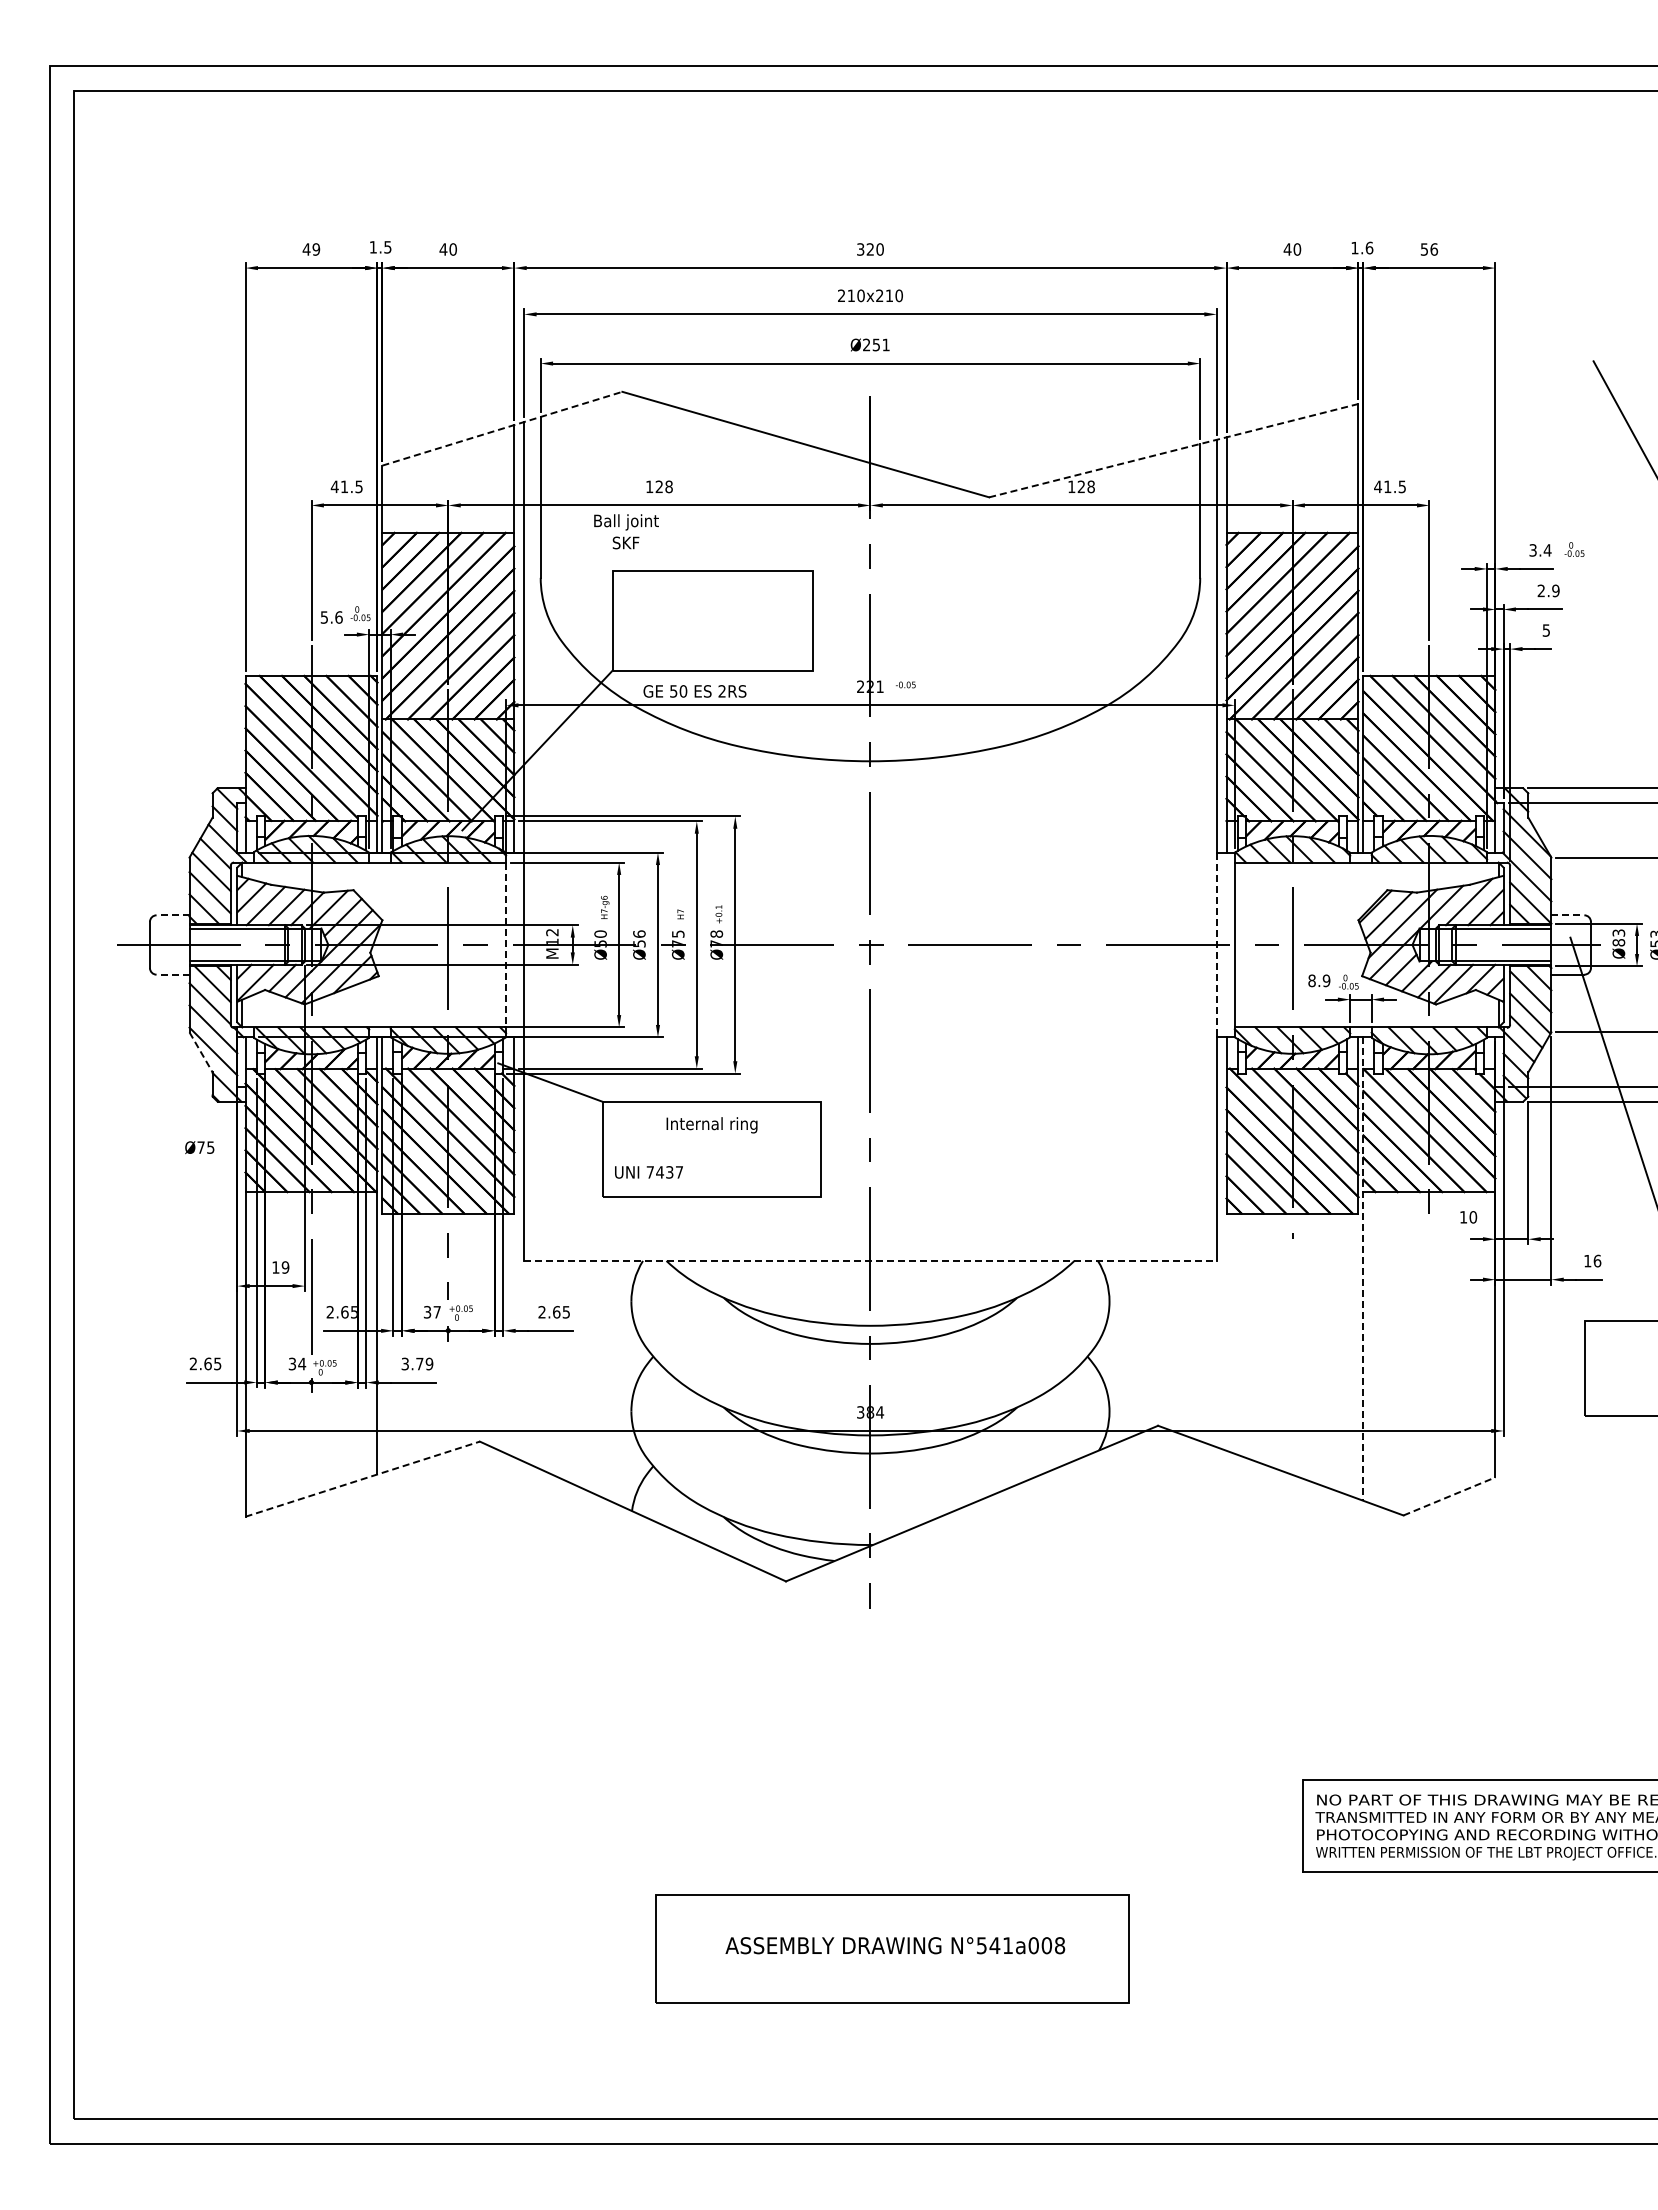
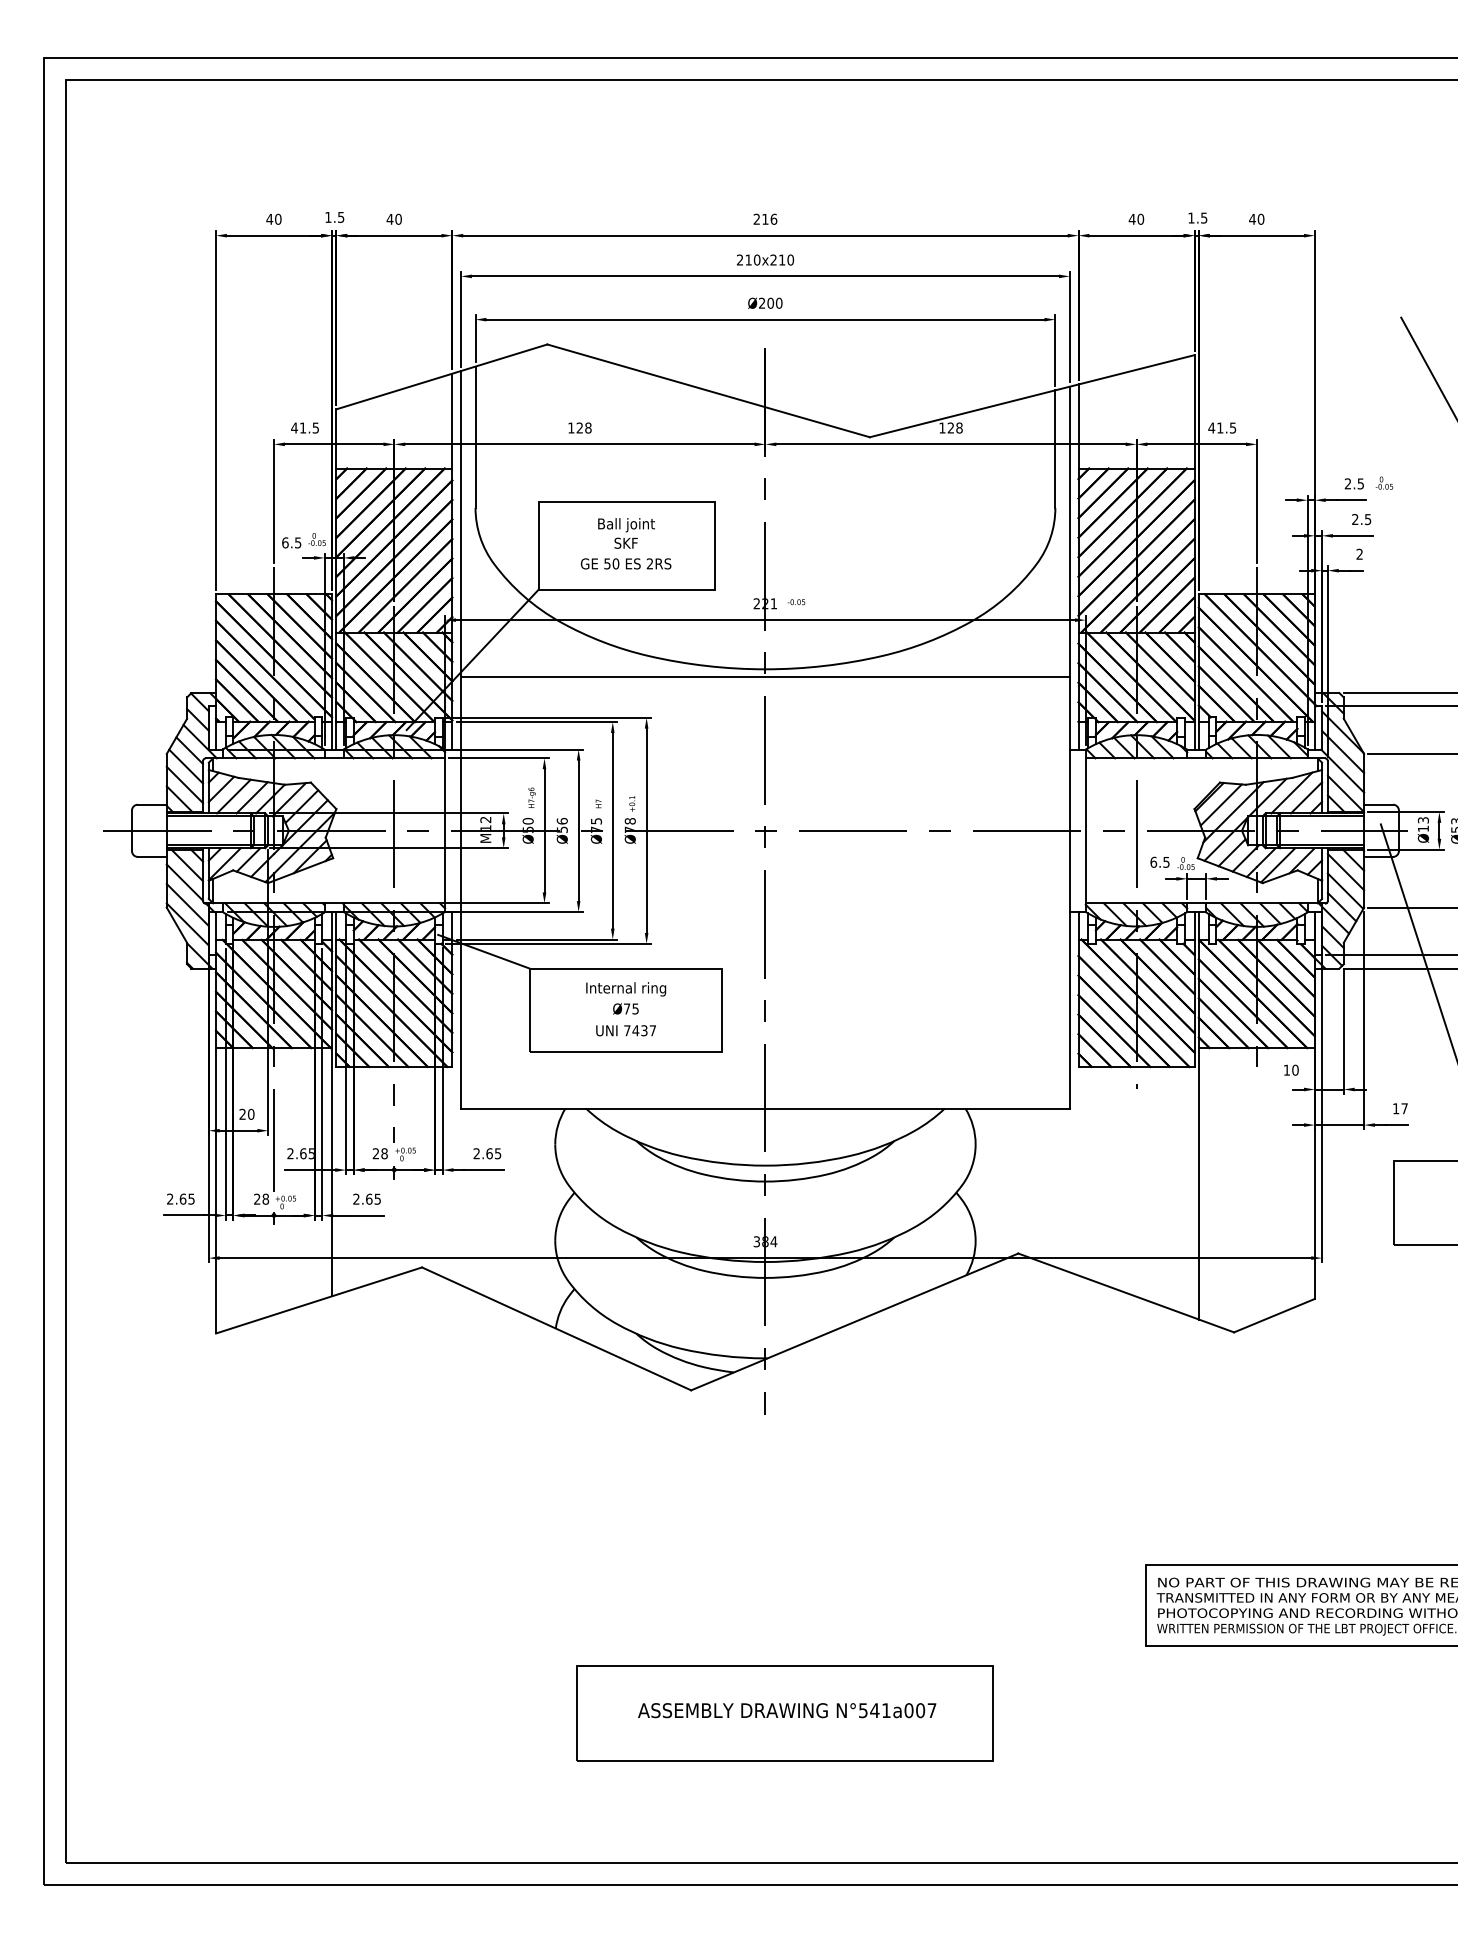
text: (1369, 247) -> (1204, 217), 1.6 -> 1.5
text: (315, 249) -> (277, 219), 49 -> 40
text: (870, 249) -> (765, 219), 320 -> 216
text: (1429, 249) -> (1256, 219), 56 -> 40
text: (880, 344) -> (774, 302), Ø251 -> Ø200
line: (502, 428) -> (441, 376), dashed -> solid
line: (1174, 450) -> (1032, 396), dashed -> solid
text: (626, 531) -> (626, 533), moved
text: (1540, 550) -> (1354, 483), 3.4 -> 2.5
text: (1555, 590) -> (1367, 519), 2.9 -> 2.5
text: (331, 617) -> (291, 542), 5.6 -> 6.5
text: (1545, 630) -> (1358, 554), 5 -> 2
text: (694, 691) -> (625, 563), moved
line: (870, 770) -> (765, 677), added
line: (172, 915) -> (151, 804), dashed -> solid
line: (1568, 915) -> (1379, 804), dashed -> solid
text: (1618, 942) -> (1423, 828), Ø83 -> Ø13
line: (506, 945) -> (445, 831), dashed -> solid
line: (1216, 945) -> (1069, 831), dashed -> solid
line: (172, 974) -> (151, 856), dashed -> solid
text: (1319, 980) -> (1160, 862), 8.9 -> 6.5
line: (201, 1052) -> (177, 925), dashed -> solid
text: (199, 1147) -> (625, 1008), moved
text: (648, 1172) -> (625, 1030), moved
line: (870, 1260) -> (765, 1108), dashed -> solid
text: (1597, 1260) -> (1404, 1108), 16 -> 17
text: (280, 1267) -> (246, 1114), 19 -> 20
line: (1363, 1269) -> (1198, 1116), dashed -> solid
text: (432, 1312) -> (380, 1153), 37 -> 28
text: (297, 1363) -> (261, 1198), 34 -> 28
text: (417, 1363) -> (367, 1198), 3.79 -> 2.65
line: (363, 1479) -> (319, 1300), dashed -> solid
line: (1449, 1496) -> (1274, 1315), dashed -> solid
text: (1060, 1945) -> (932, 1710), N°541a008 -> N°541a007

